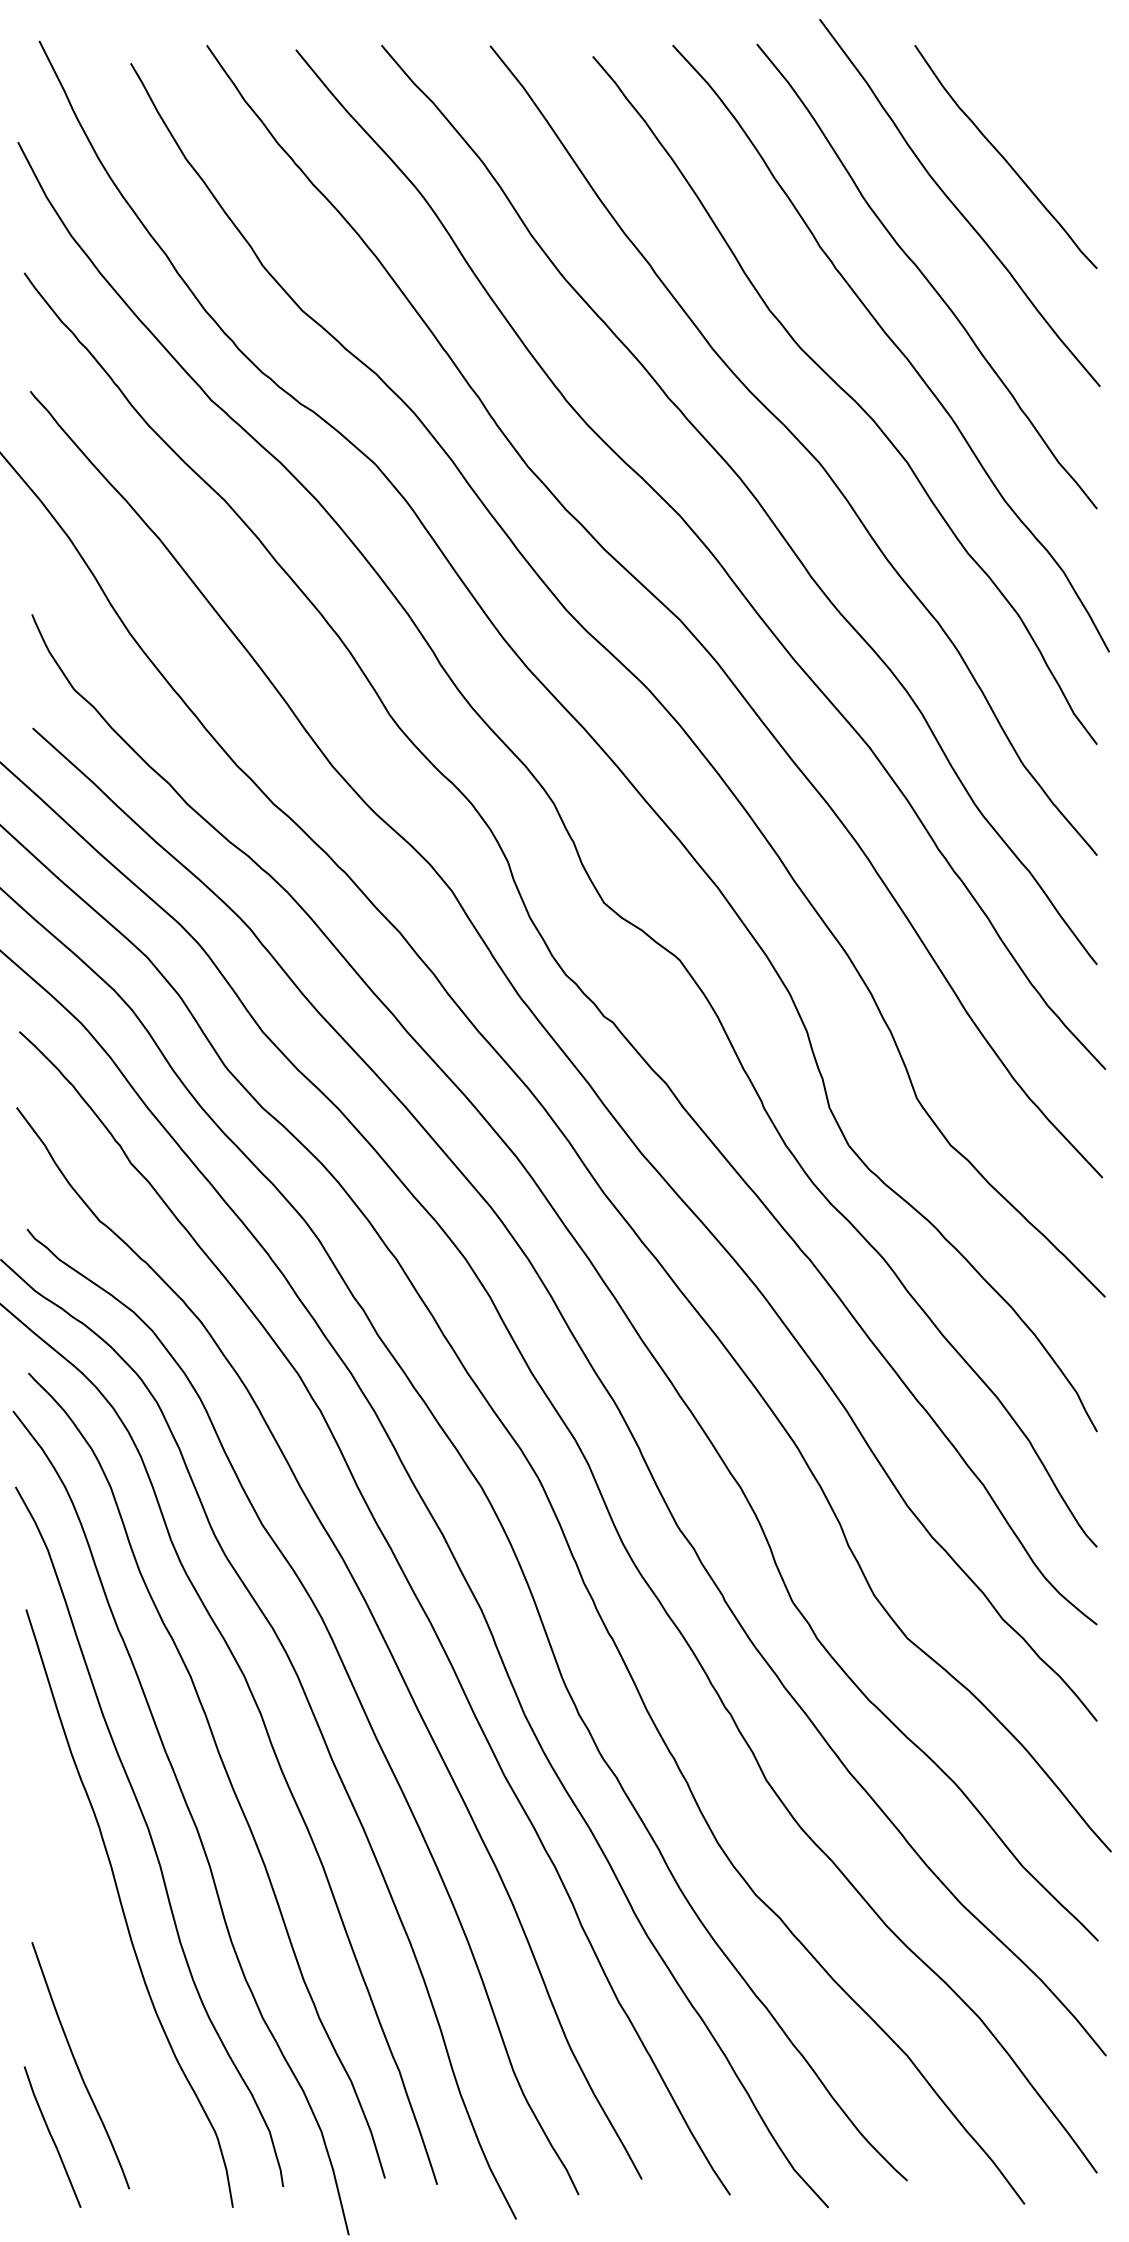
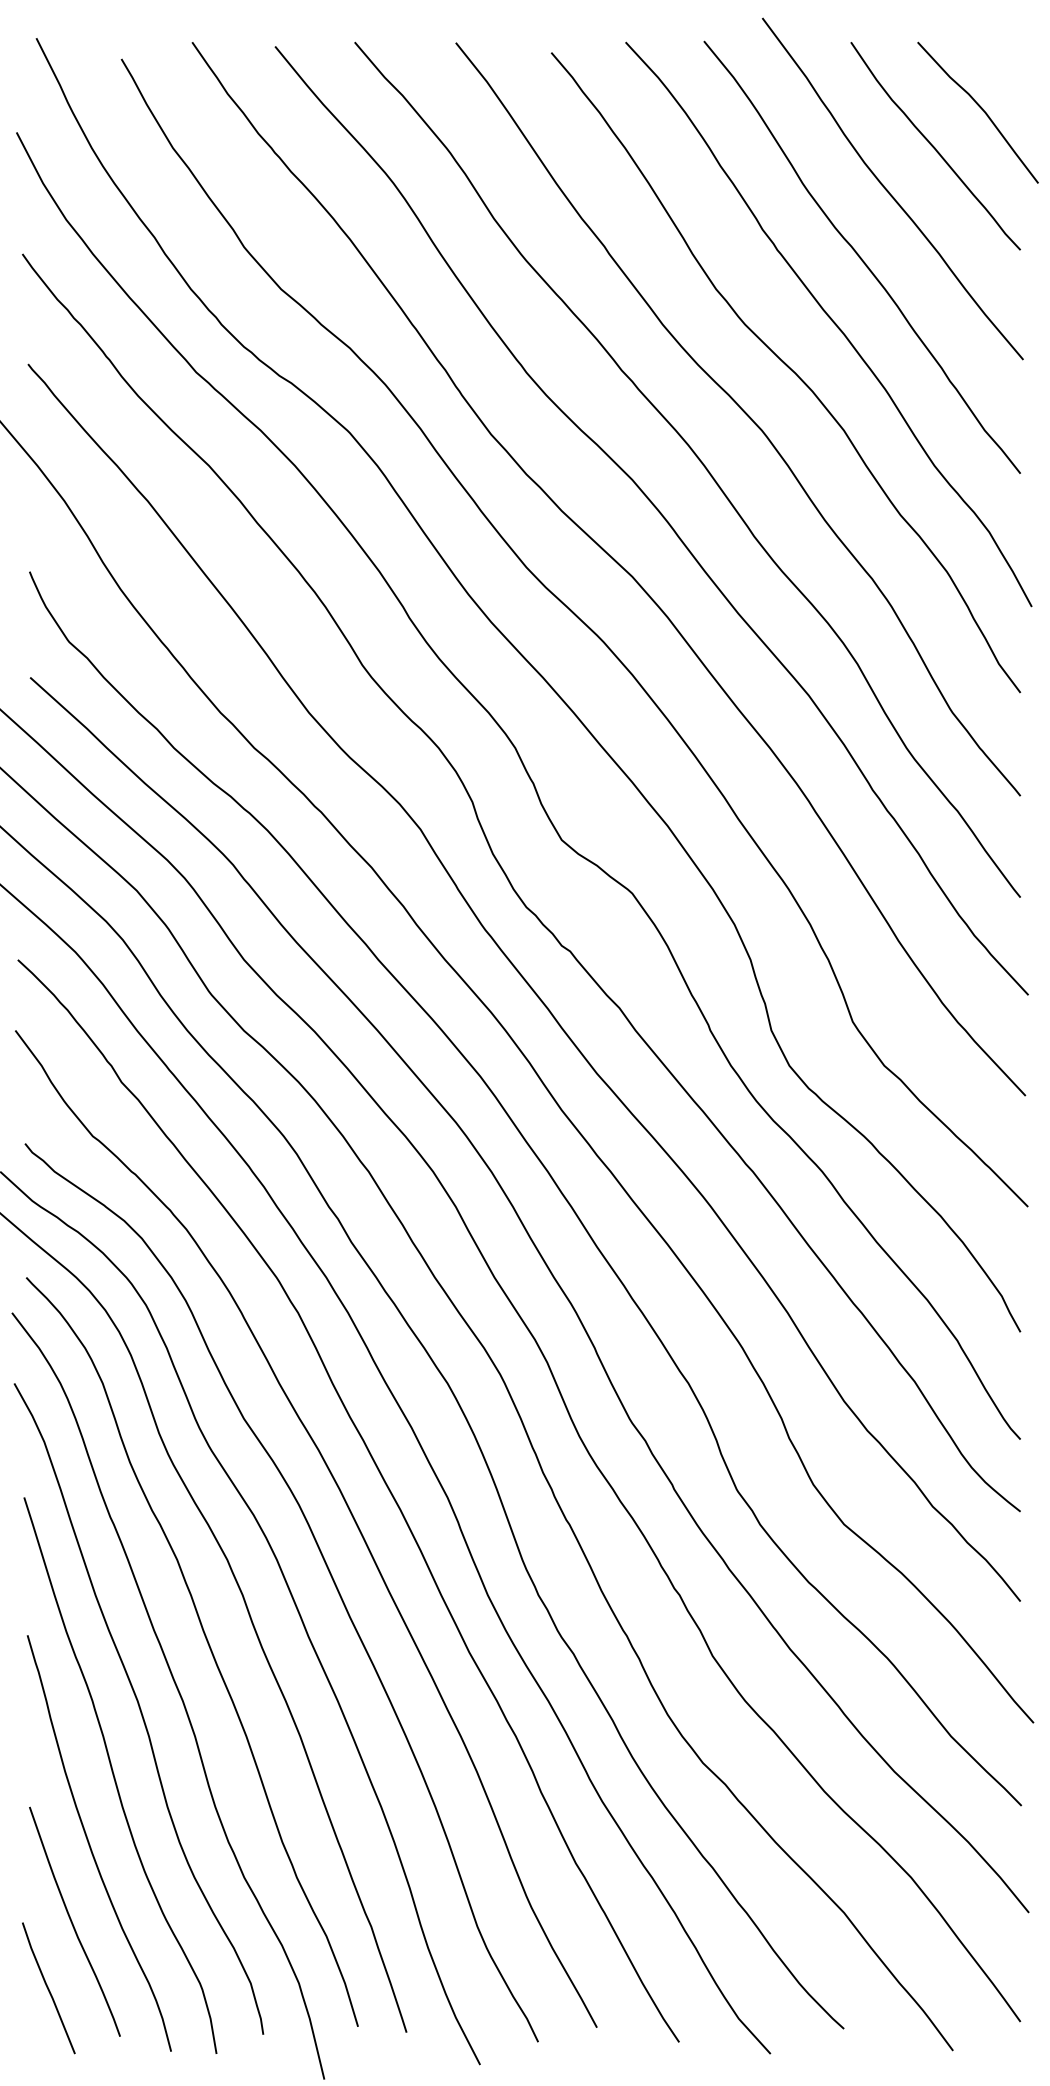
curve: (1055, 118) -> (981, 110), added
curve: (98, 1985) -> (91, 1847), added

